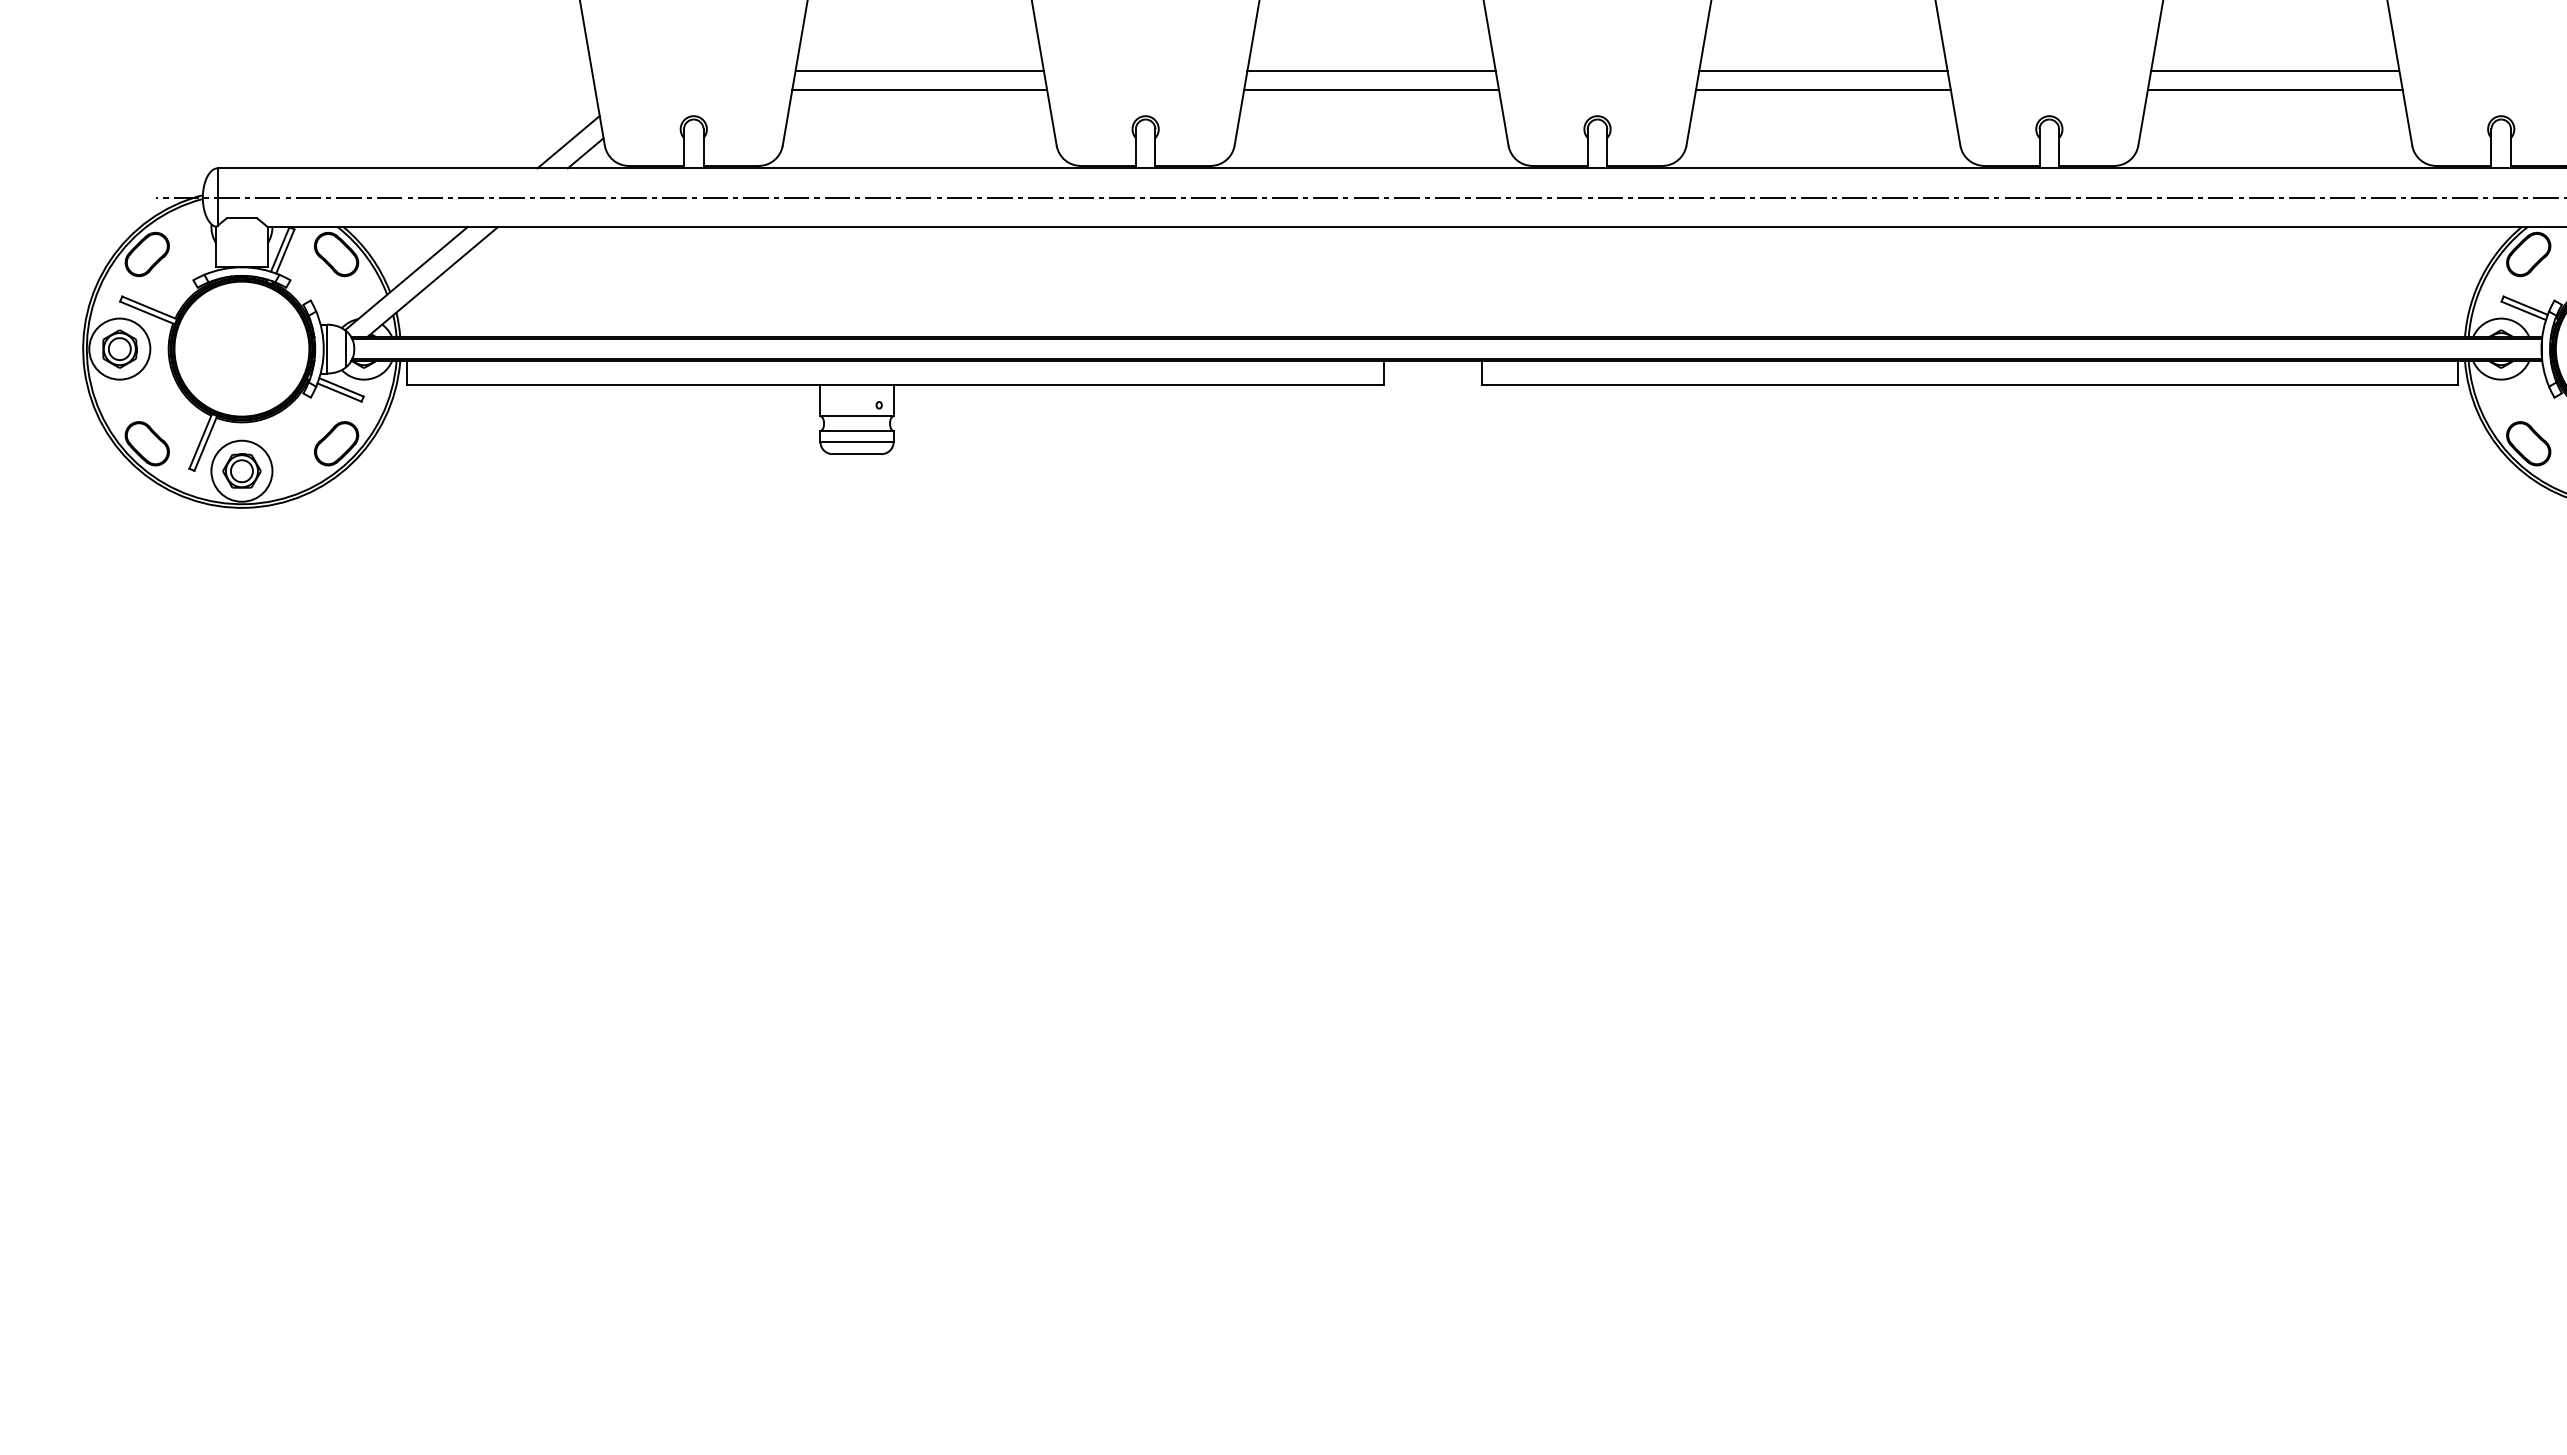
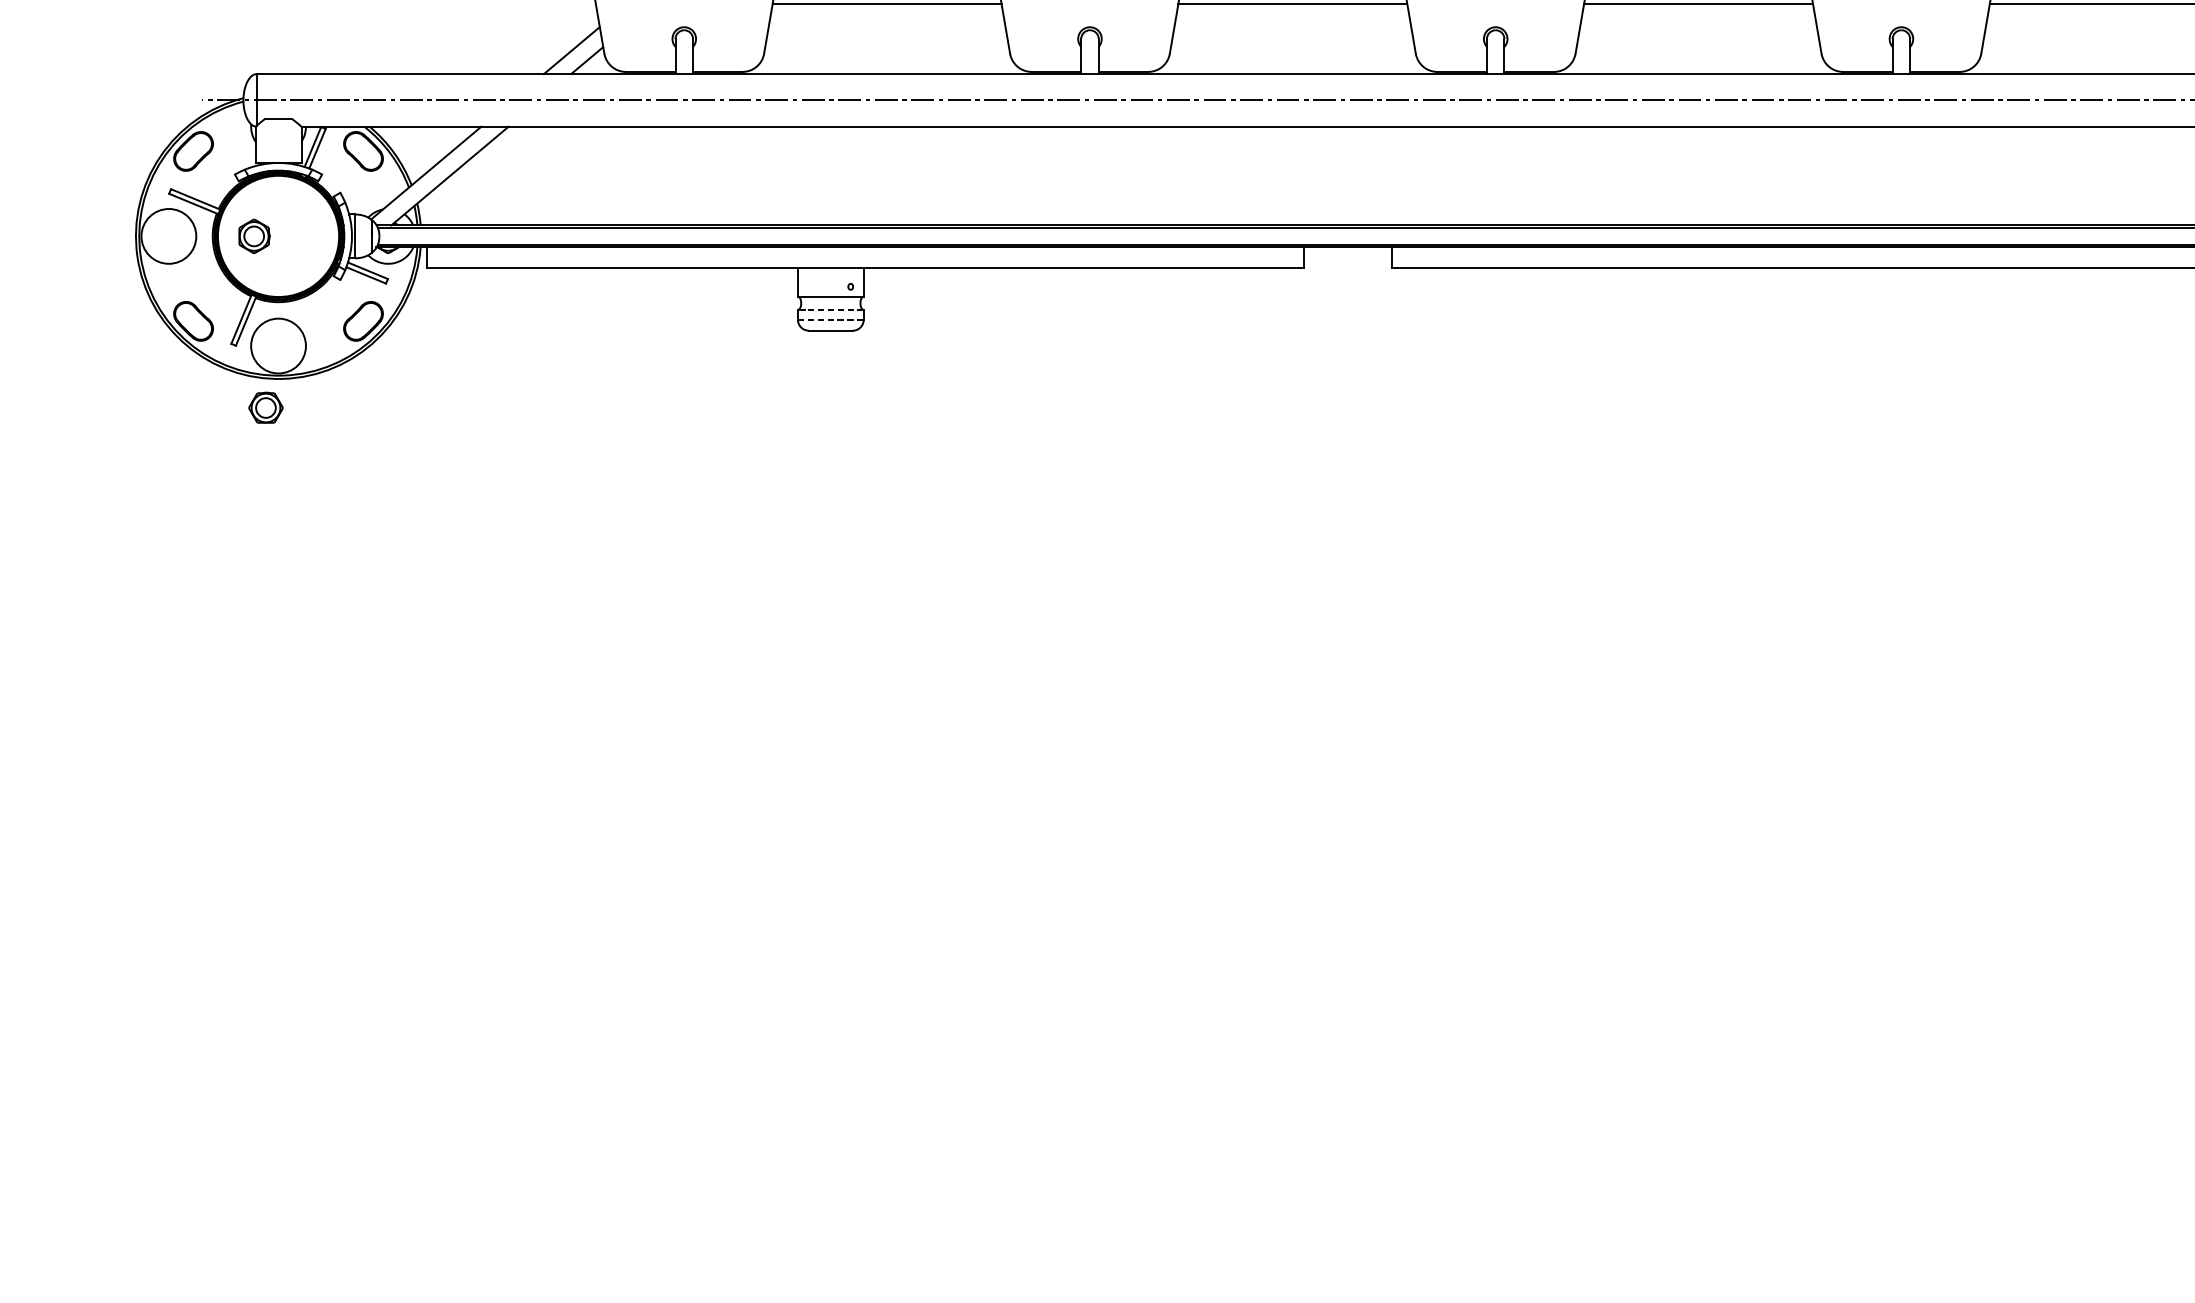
part: (119, 348) -> (253, 235), moved
line: (860, 430) -> (833, 309), solid -> dashed
line: (857, 441) -> (831, 319), solid -> dashed
part: (241, 470) -> (265, 407), moved

